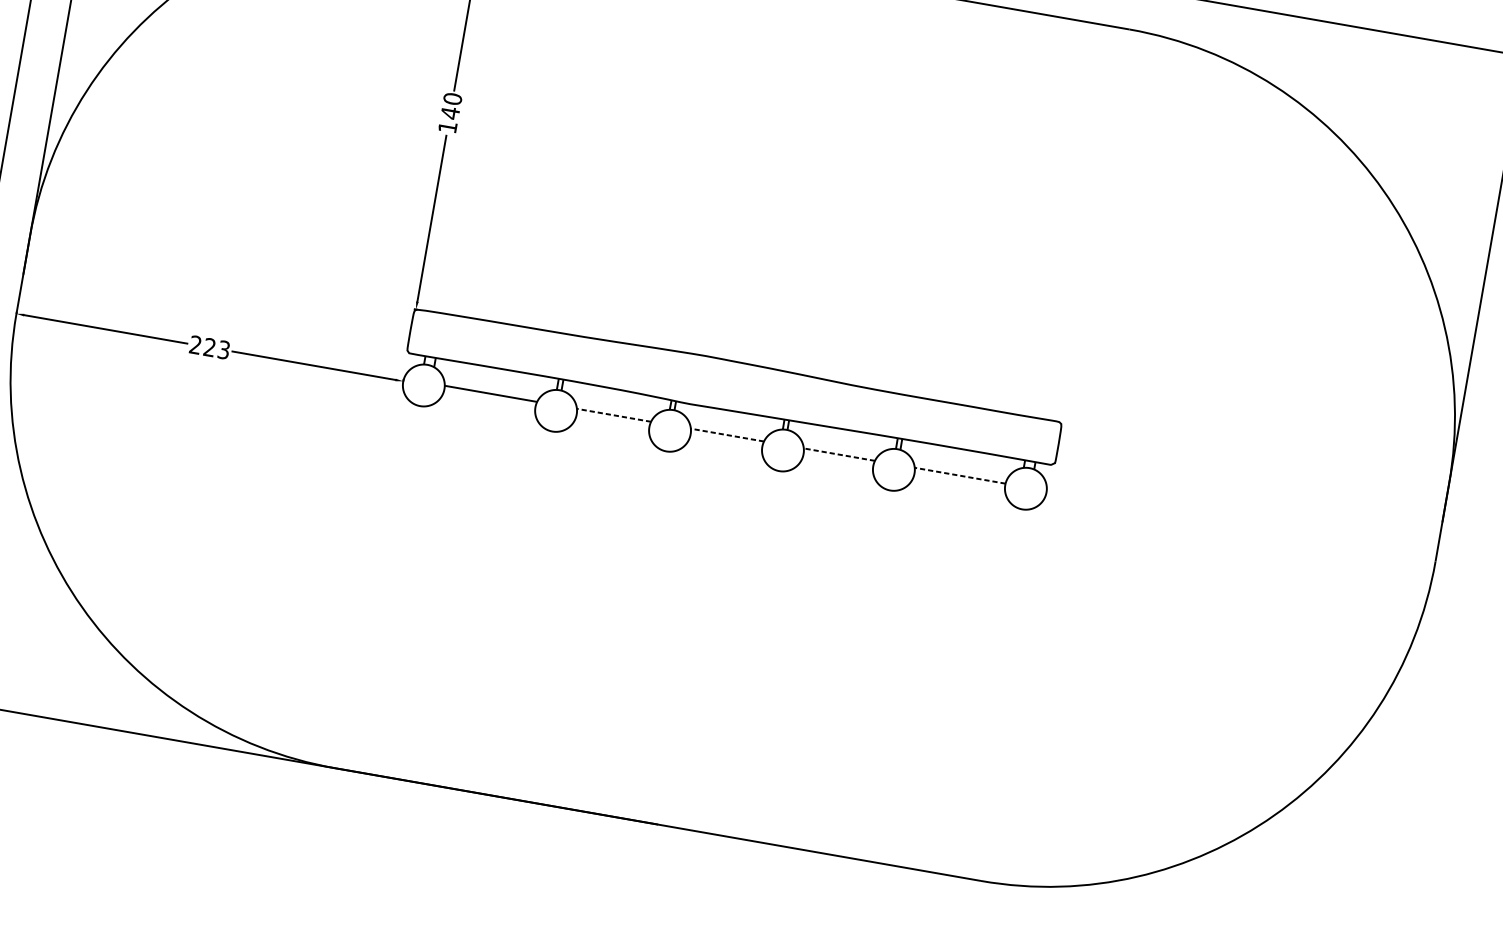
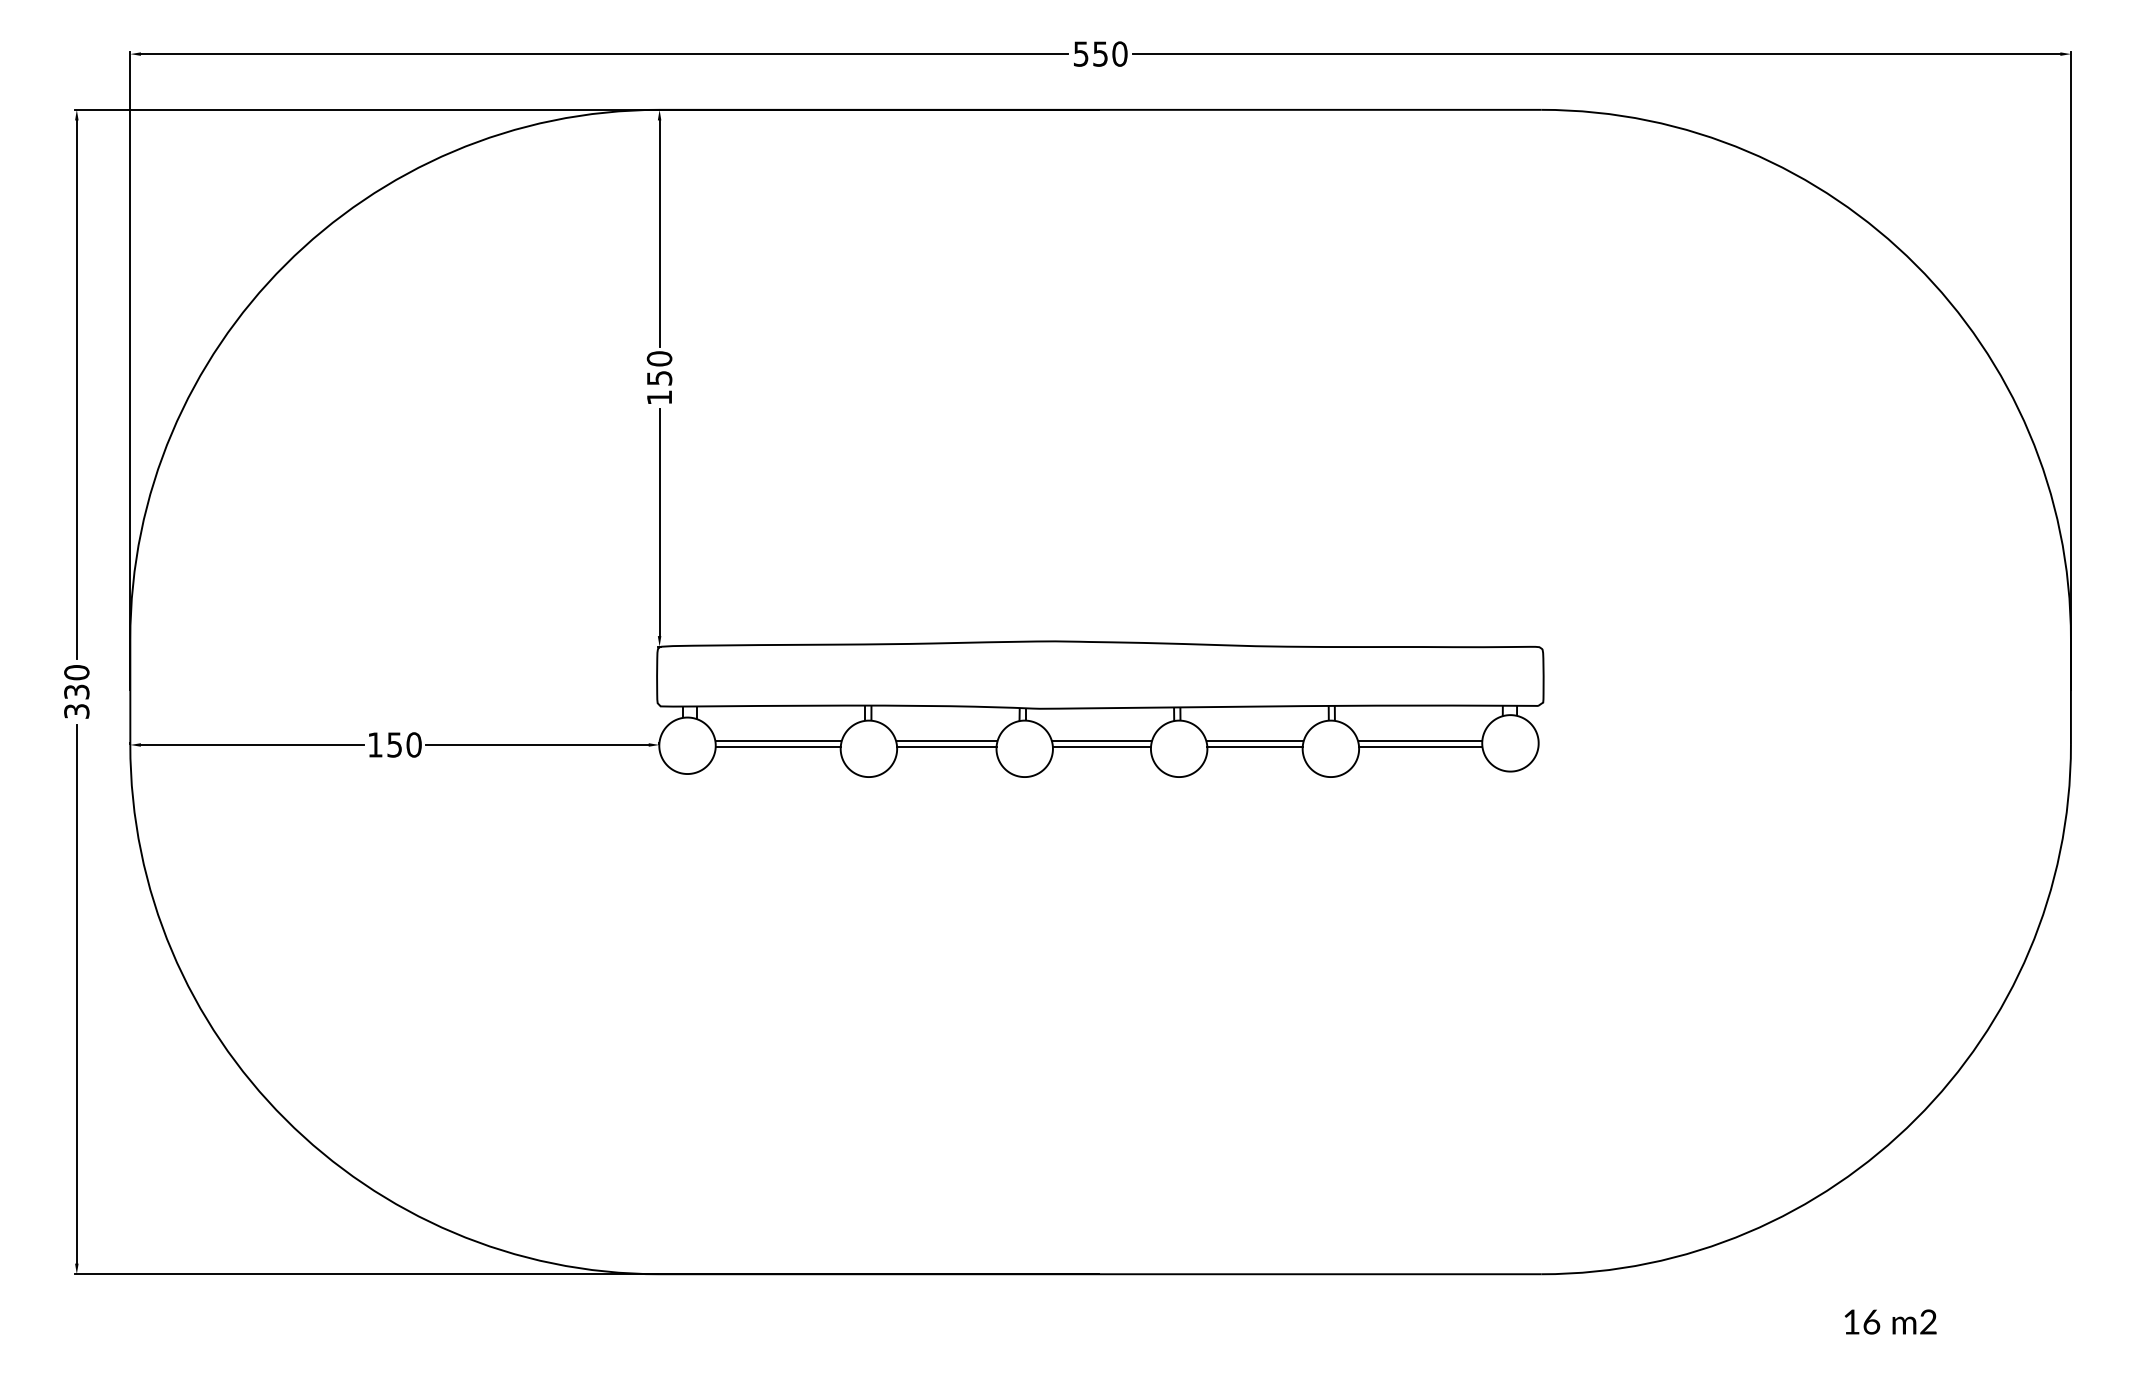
text: (450, 113) -> (659, 378), 140 -> 150
text: (209, 347) -> (394, 744), 223 -> 150
line: (489, 397) -> (777, 746), added
line: (613, 415) -> (946, 741), dashed -> solid
line: (613, 419) -> (946, 746), added
line: (727, 435) -> (1101, 741), dashed -> solid
line: (726, 438) -> (1101, 746), added
line: (839, 454) -> (1255, 741), dashed -> solid
line: (838, 458) -> (1254, 746), added
line: (959, 475) -> (1419, 741), dashed -> solid
line: (959, 479) -> (1420, 746), added

